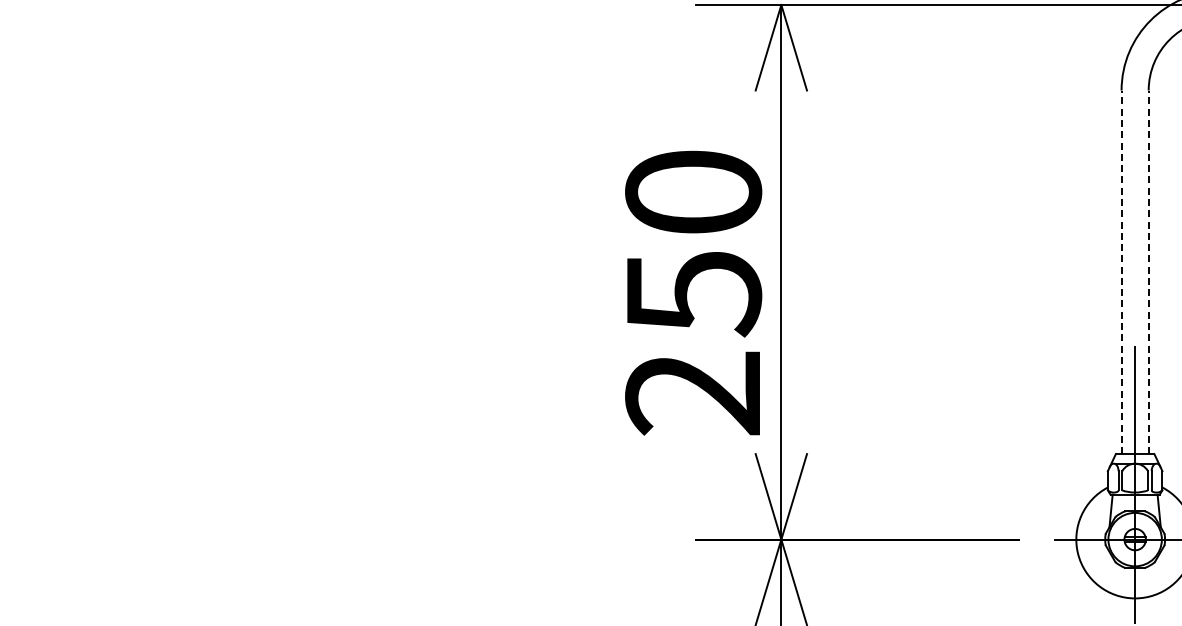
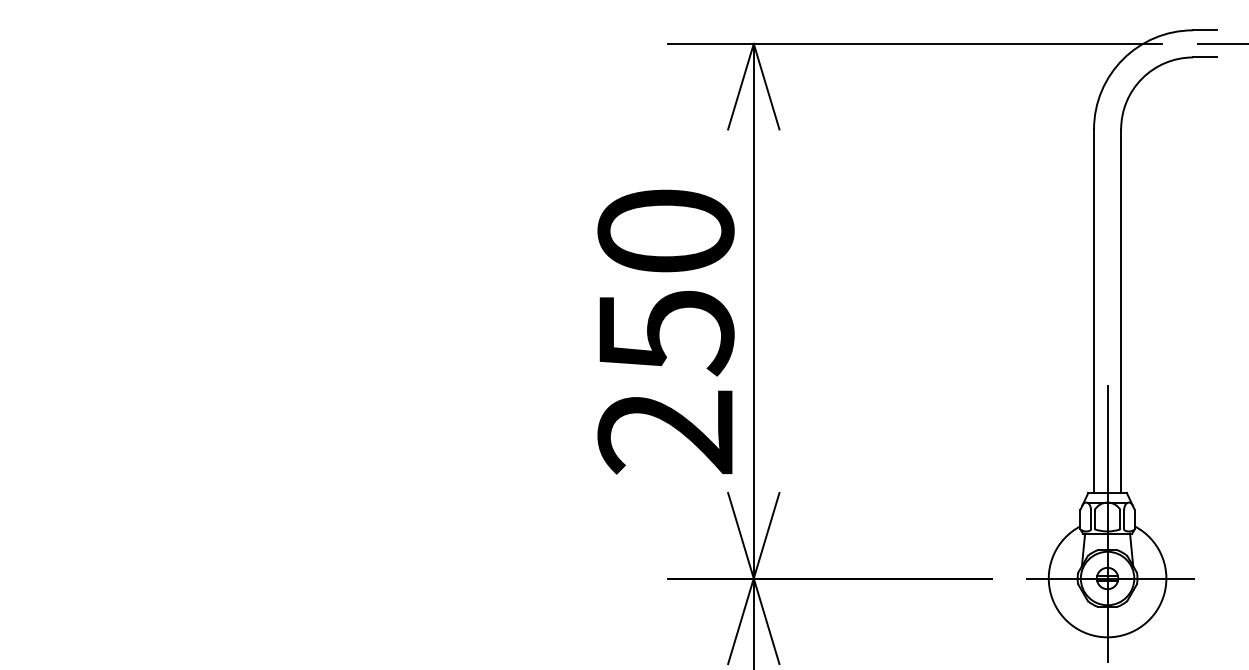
line: (1122, 272) -> (1094, 311), dashed -> solid
line: (1149, 272) -> (1121, 311), dashed -> solid

